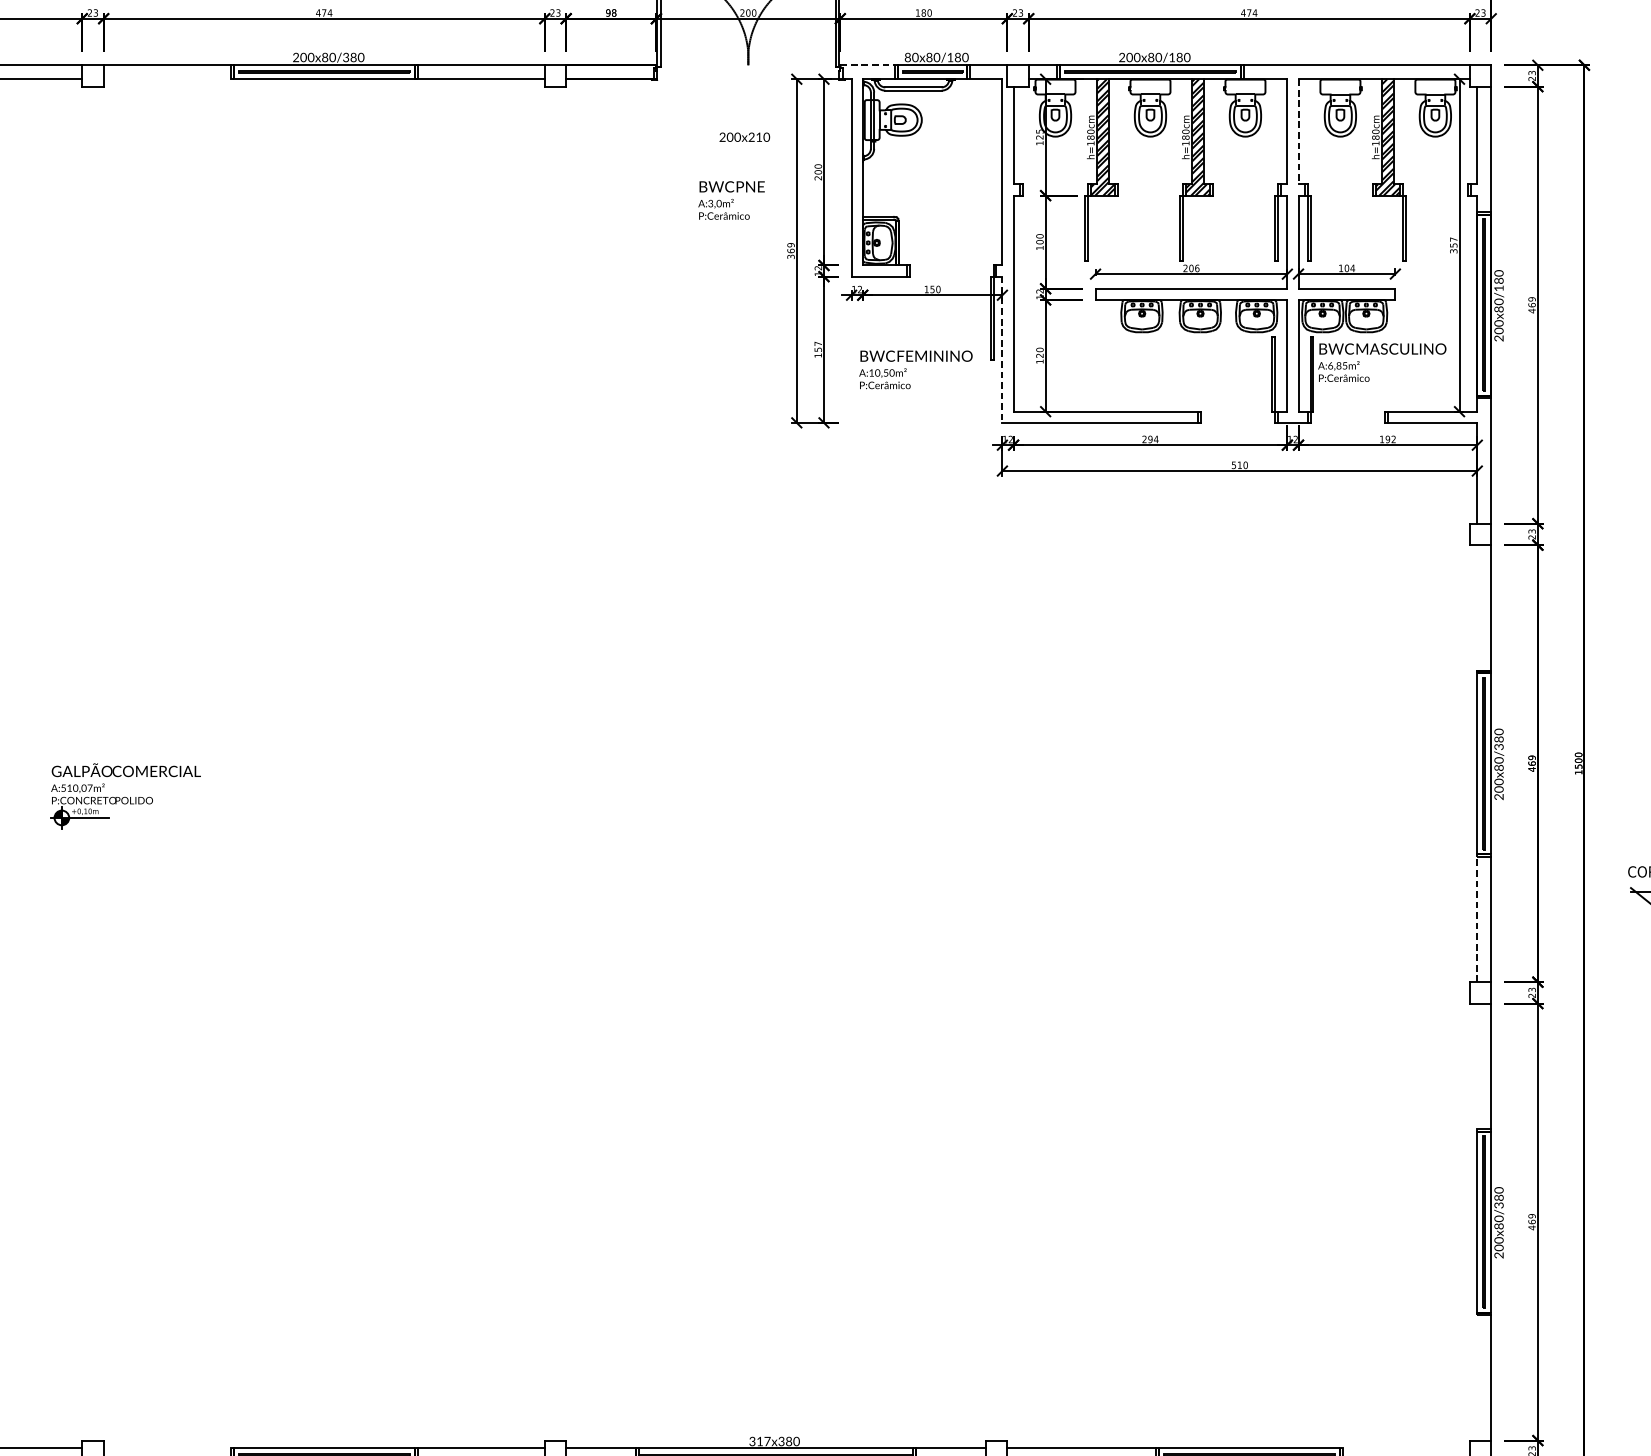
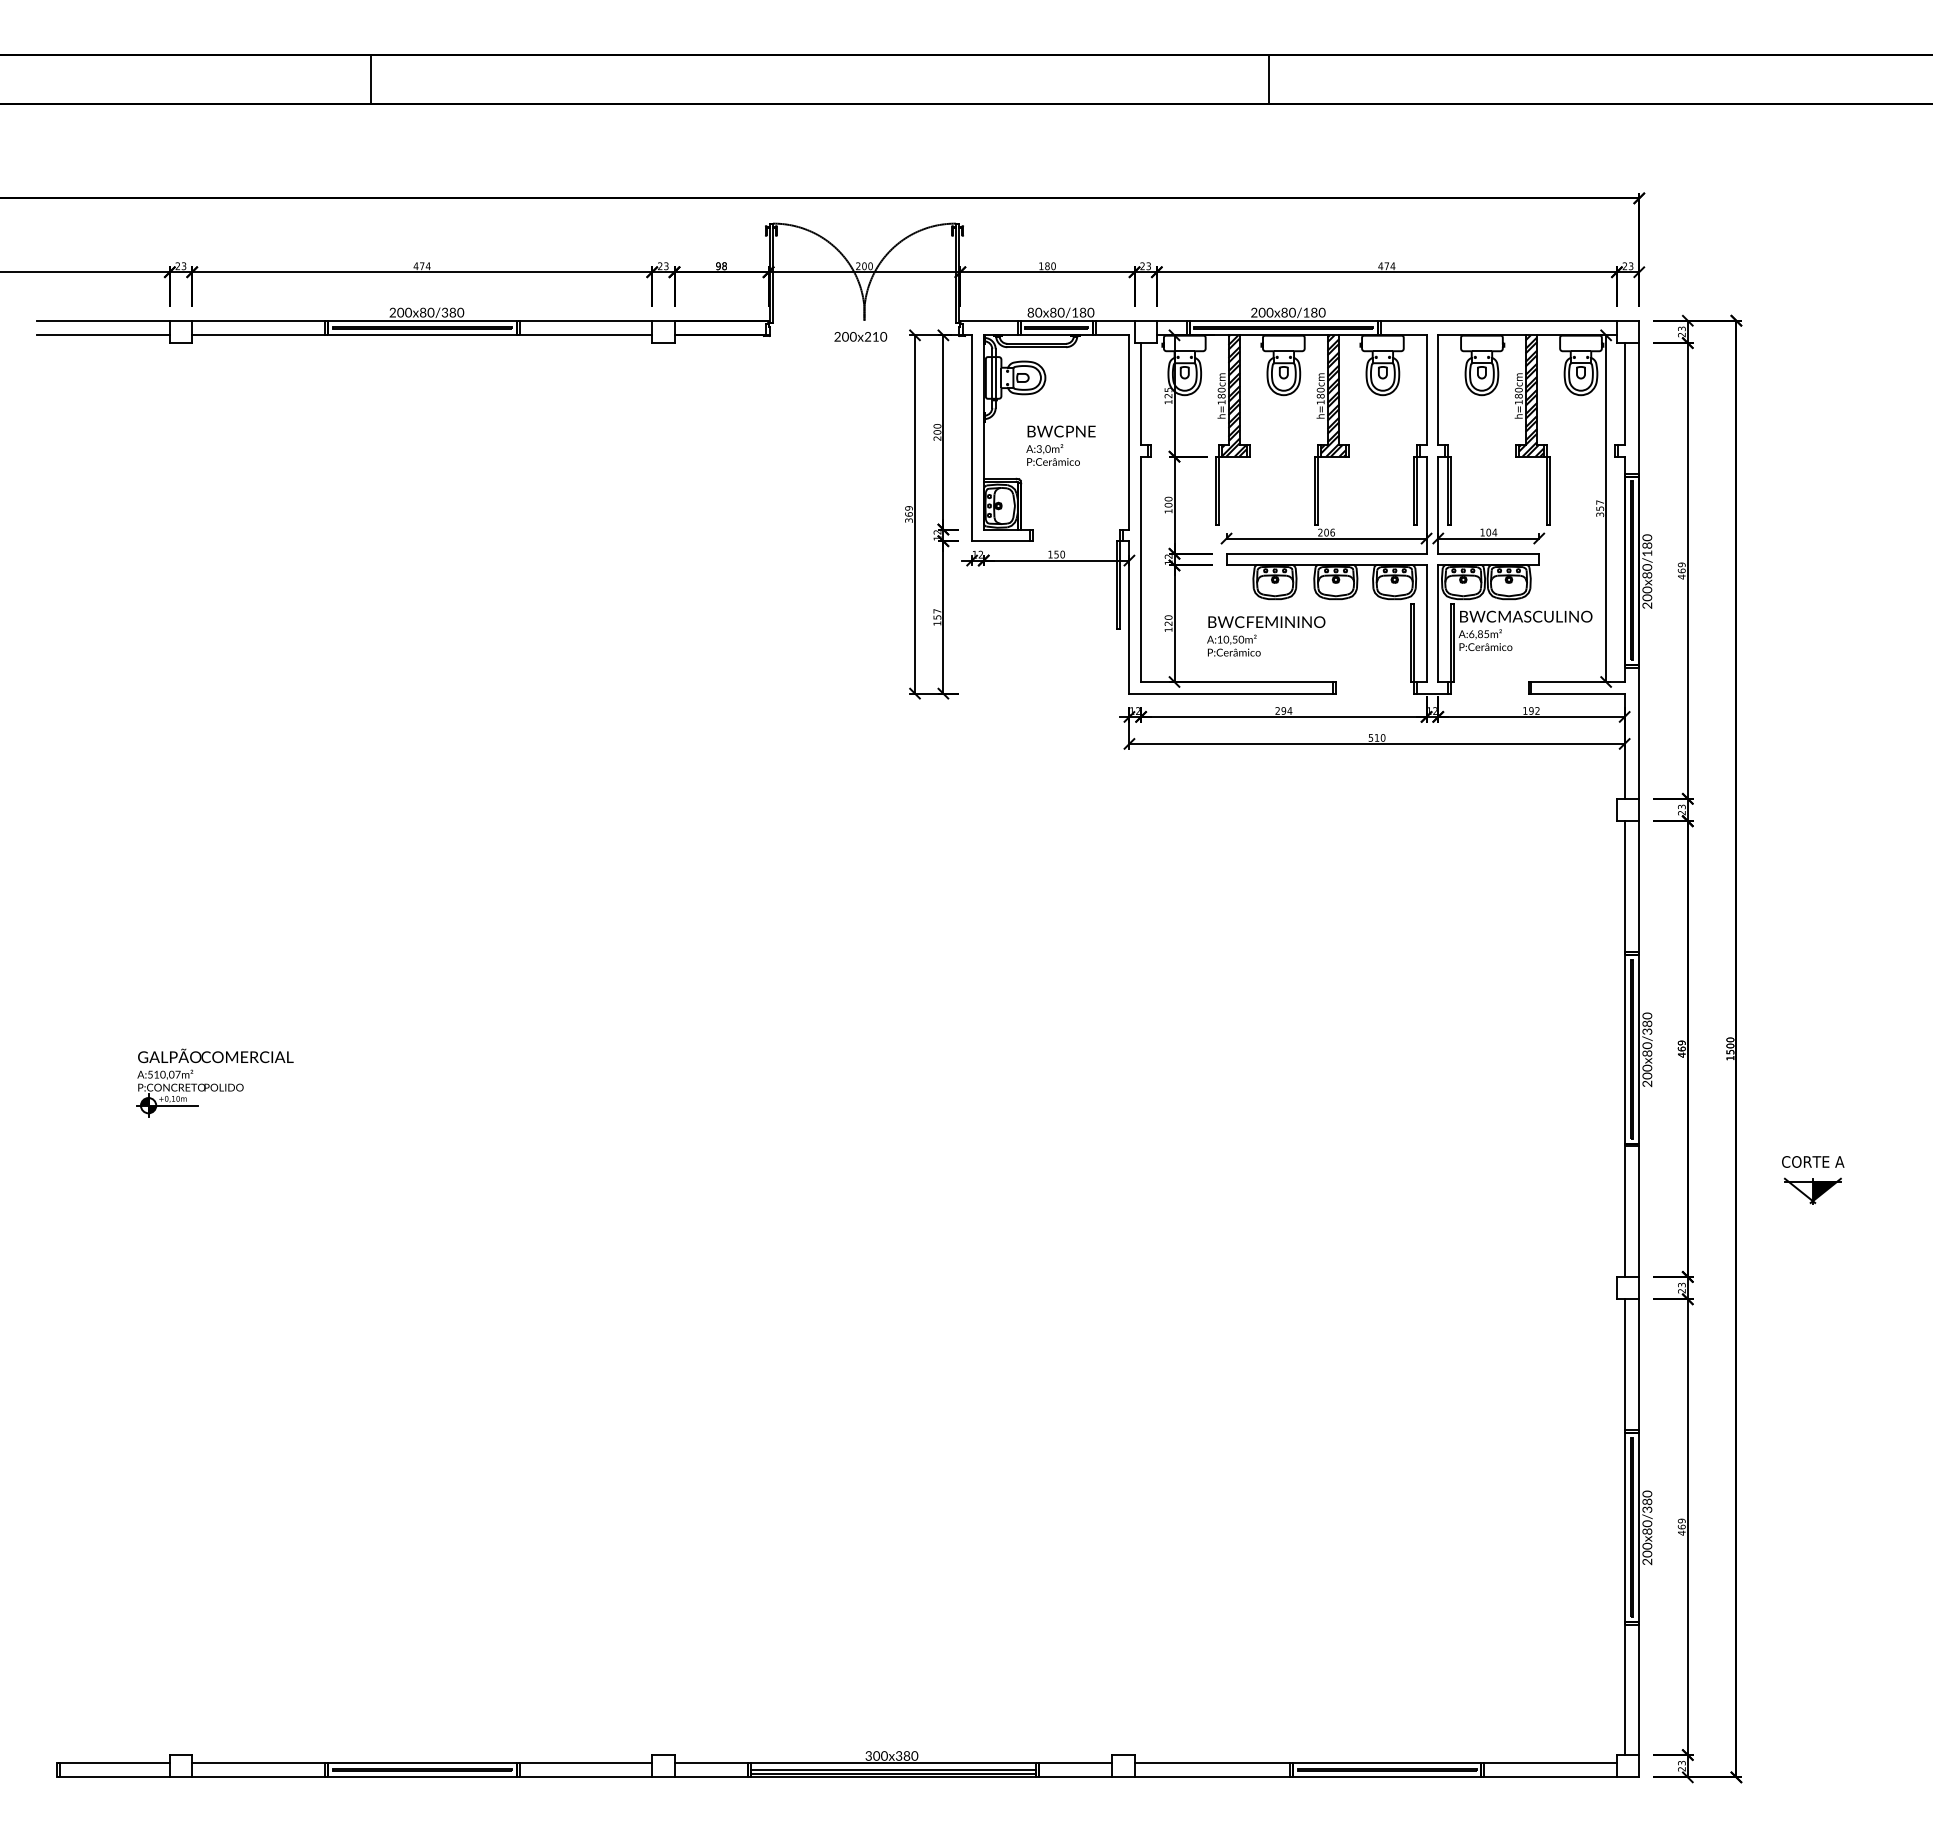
line: (868, 65) -> (989, 320), dashed -> solid
line: (167, 79) -> (258, 335), added
line: (1298, 132) -> (1438, 390), dashed -> solid
text: (744, 136) -> (860, 336), moved
text: (731, 200) -> (1060, 445), moved
line: (1002, 349) -> (1129, 617), dashed -> solid
text: (916, 369) -> (1266, 636), moved
line: (1477, 607) -> (1624, 886), added
line: (1477, 919) -> (1624, 1211), dashed -> solid
line: (1477, 1066) -> (1624, 1364), added
line: (1477, 1377) -> (1624, 1689), added
text: (763, 1441) -> (880, 1755), 317x380 -> 300x380
line: (167, 1447) -> (258, 1762), added
line: (1406, 1447) -> (1550, 1762), added

